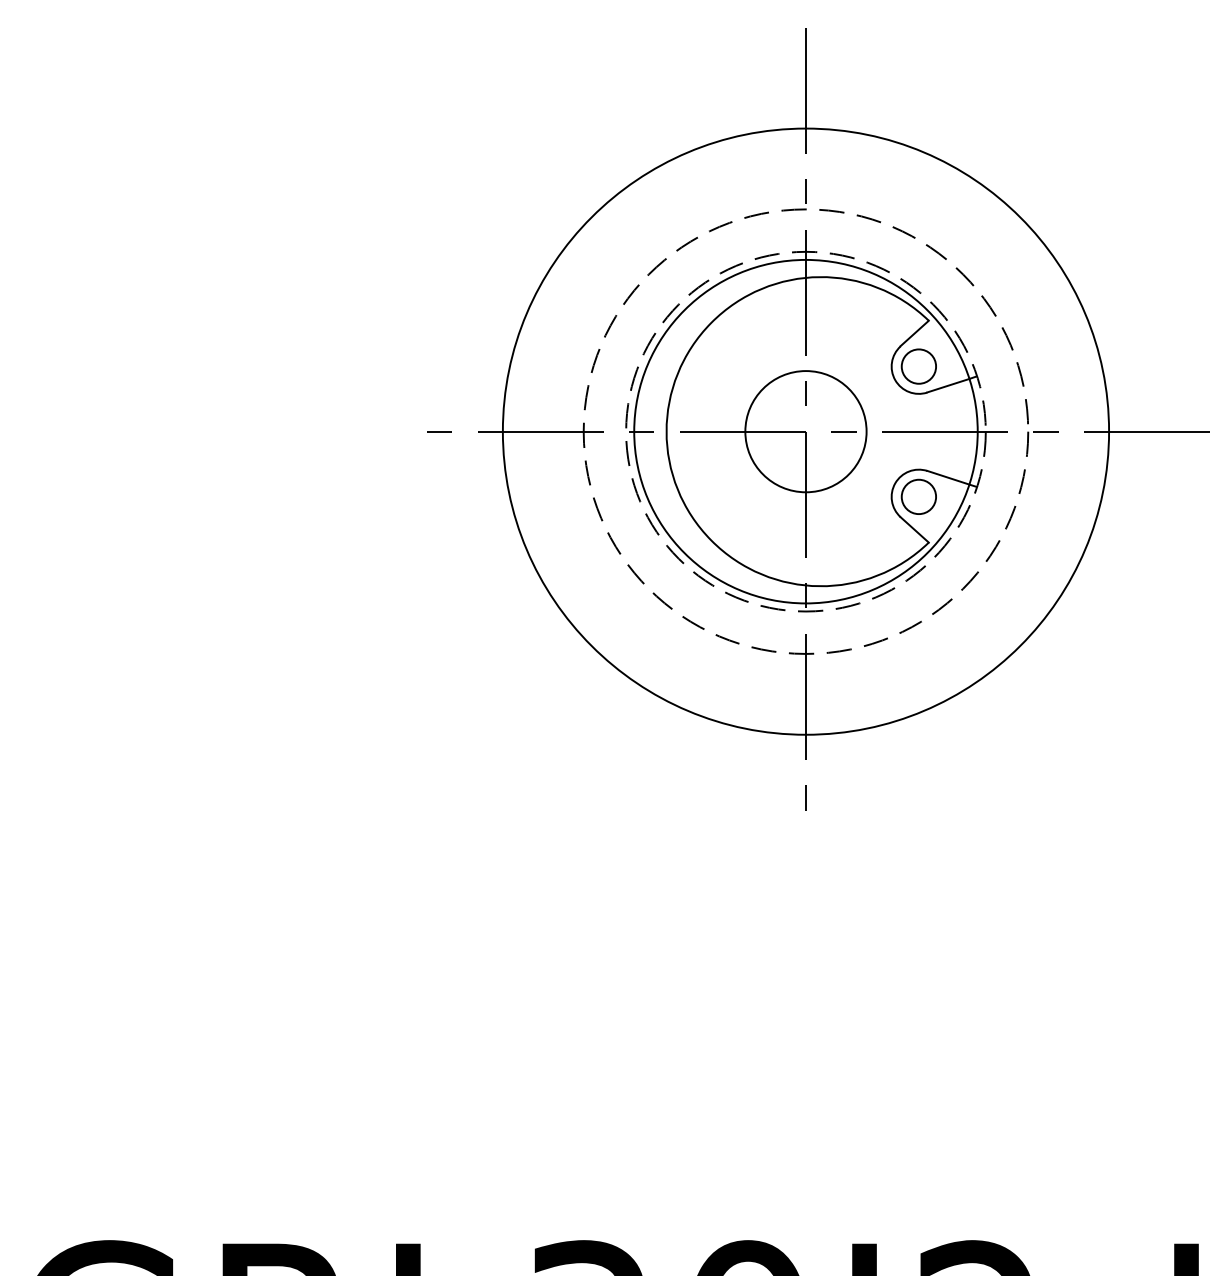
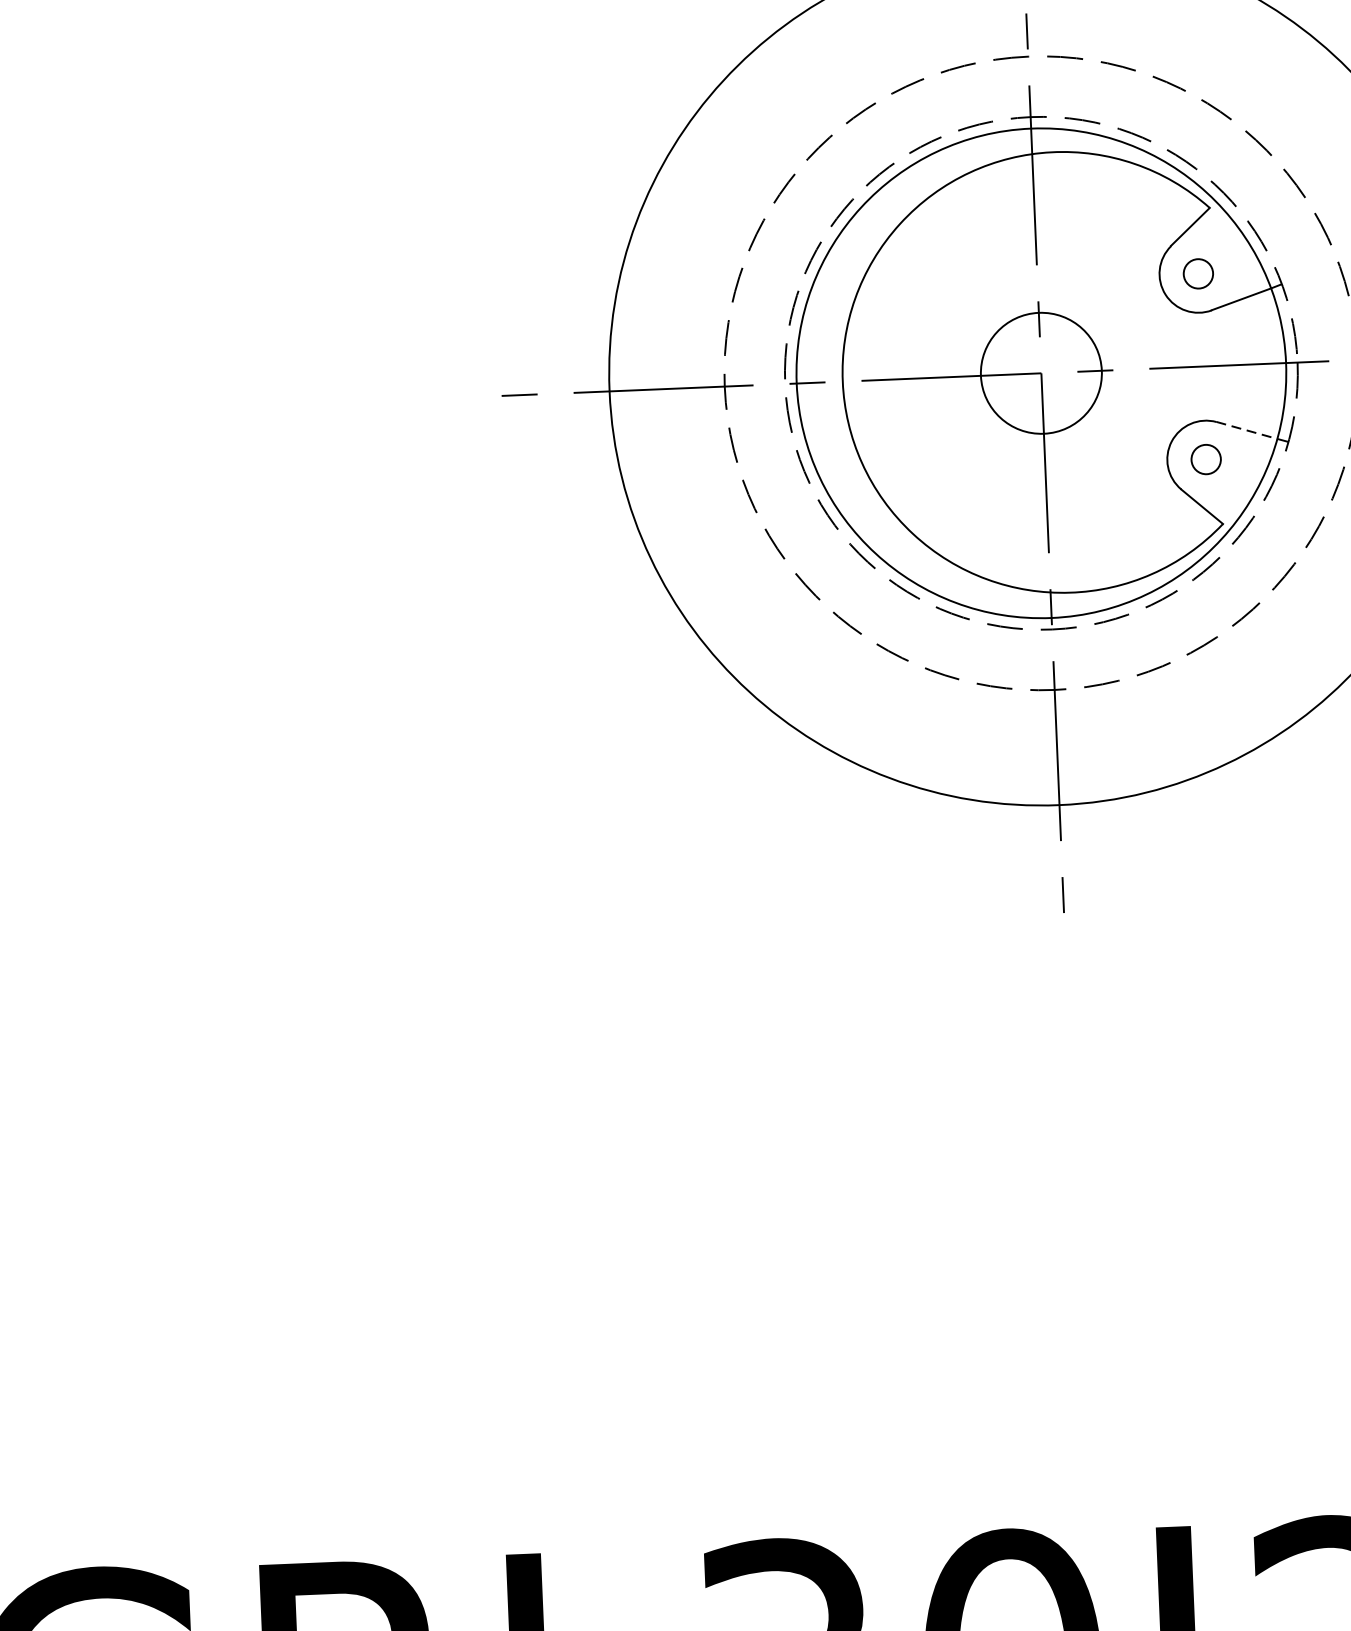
circle: (918, 366) -> (1197, 273), size x0.6
circle: (805, 431) -> (1040, 373), size x0.7
line: (948, 477) -> (1247, 430), solid -> dashed
circle: (918, 496) -> (1205, 458), size x0.6

